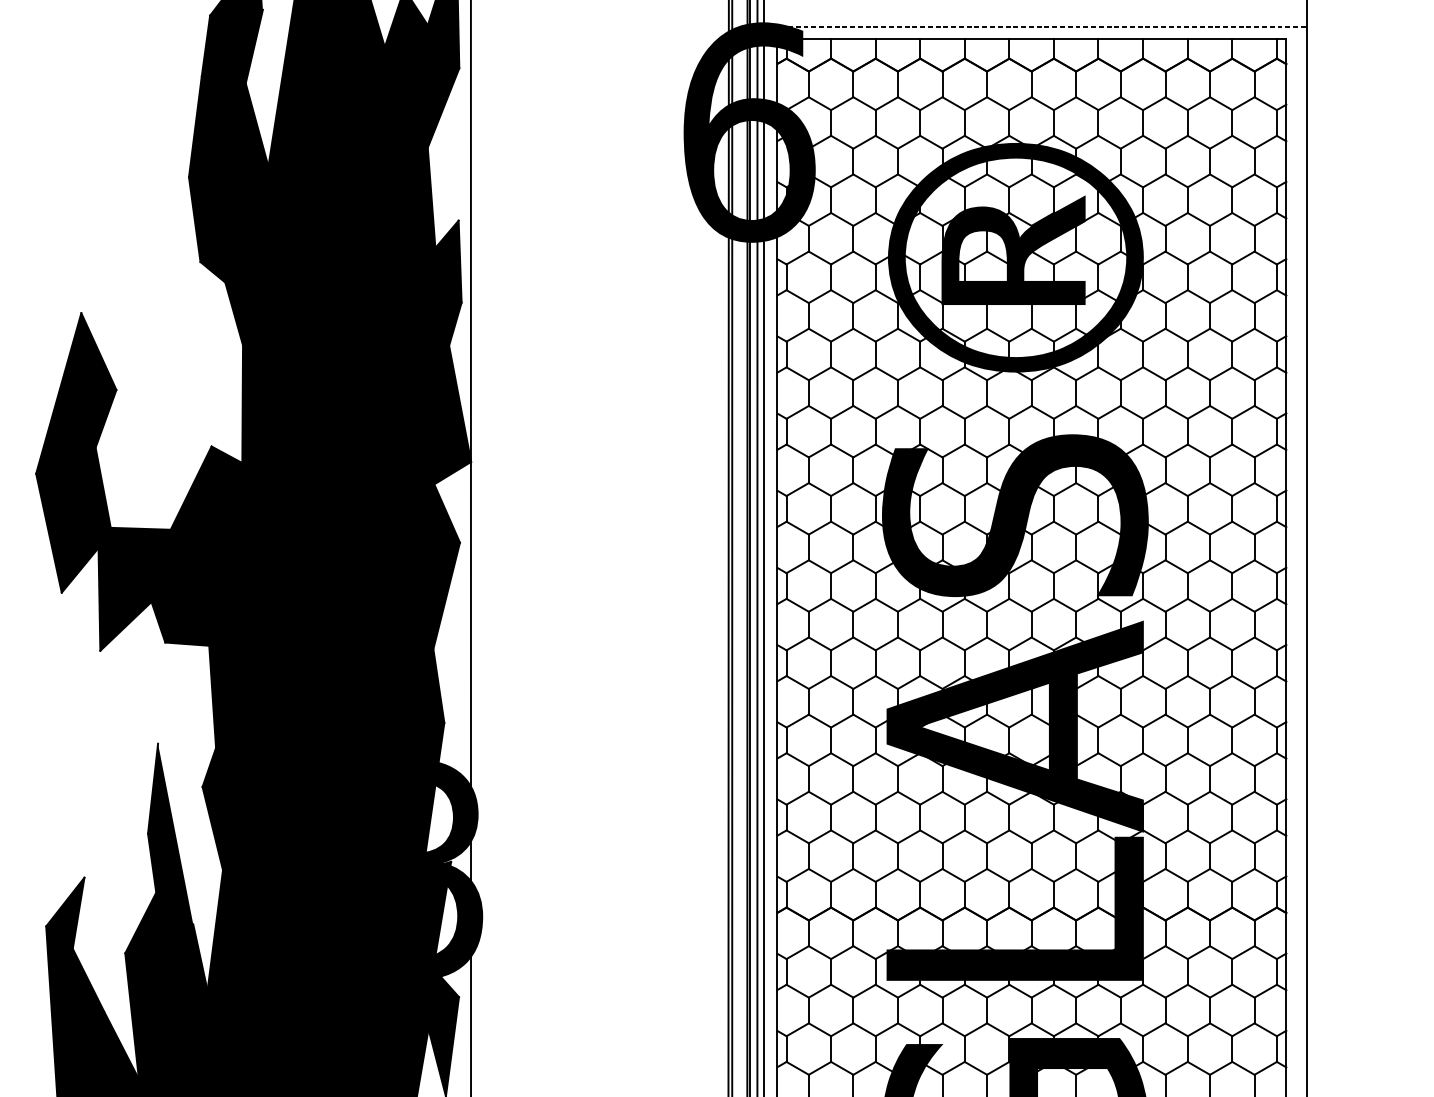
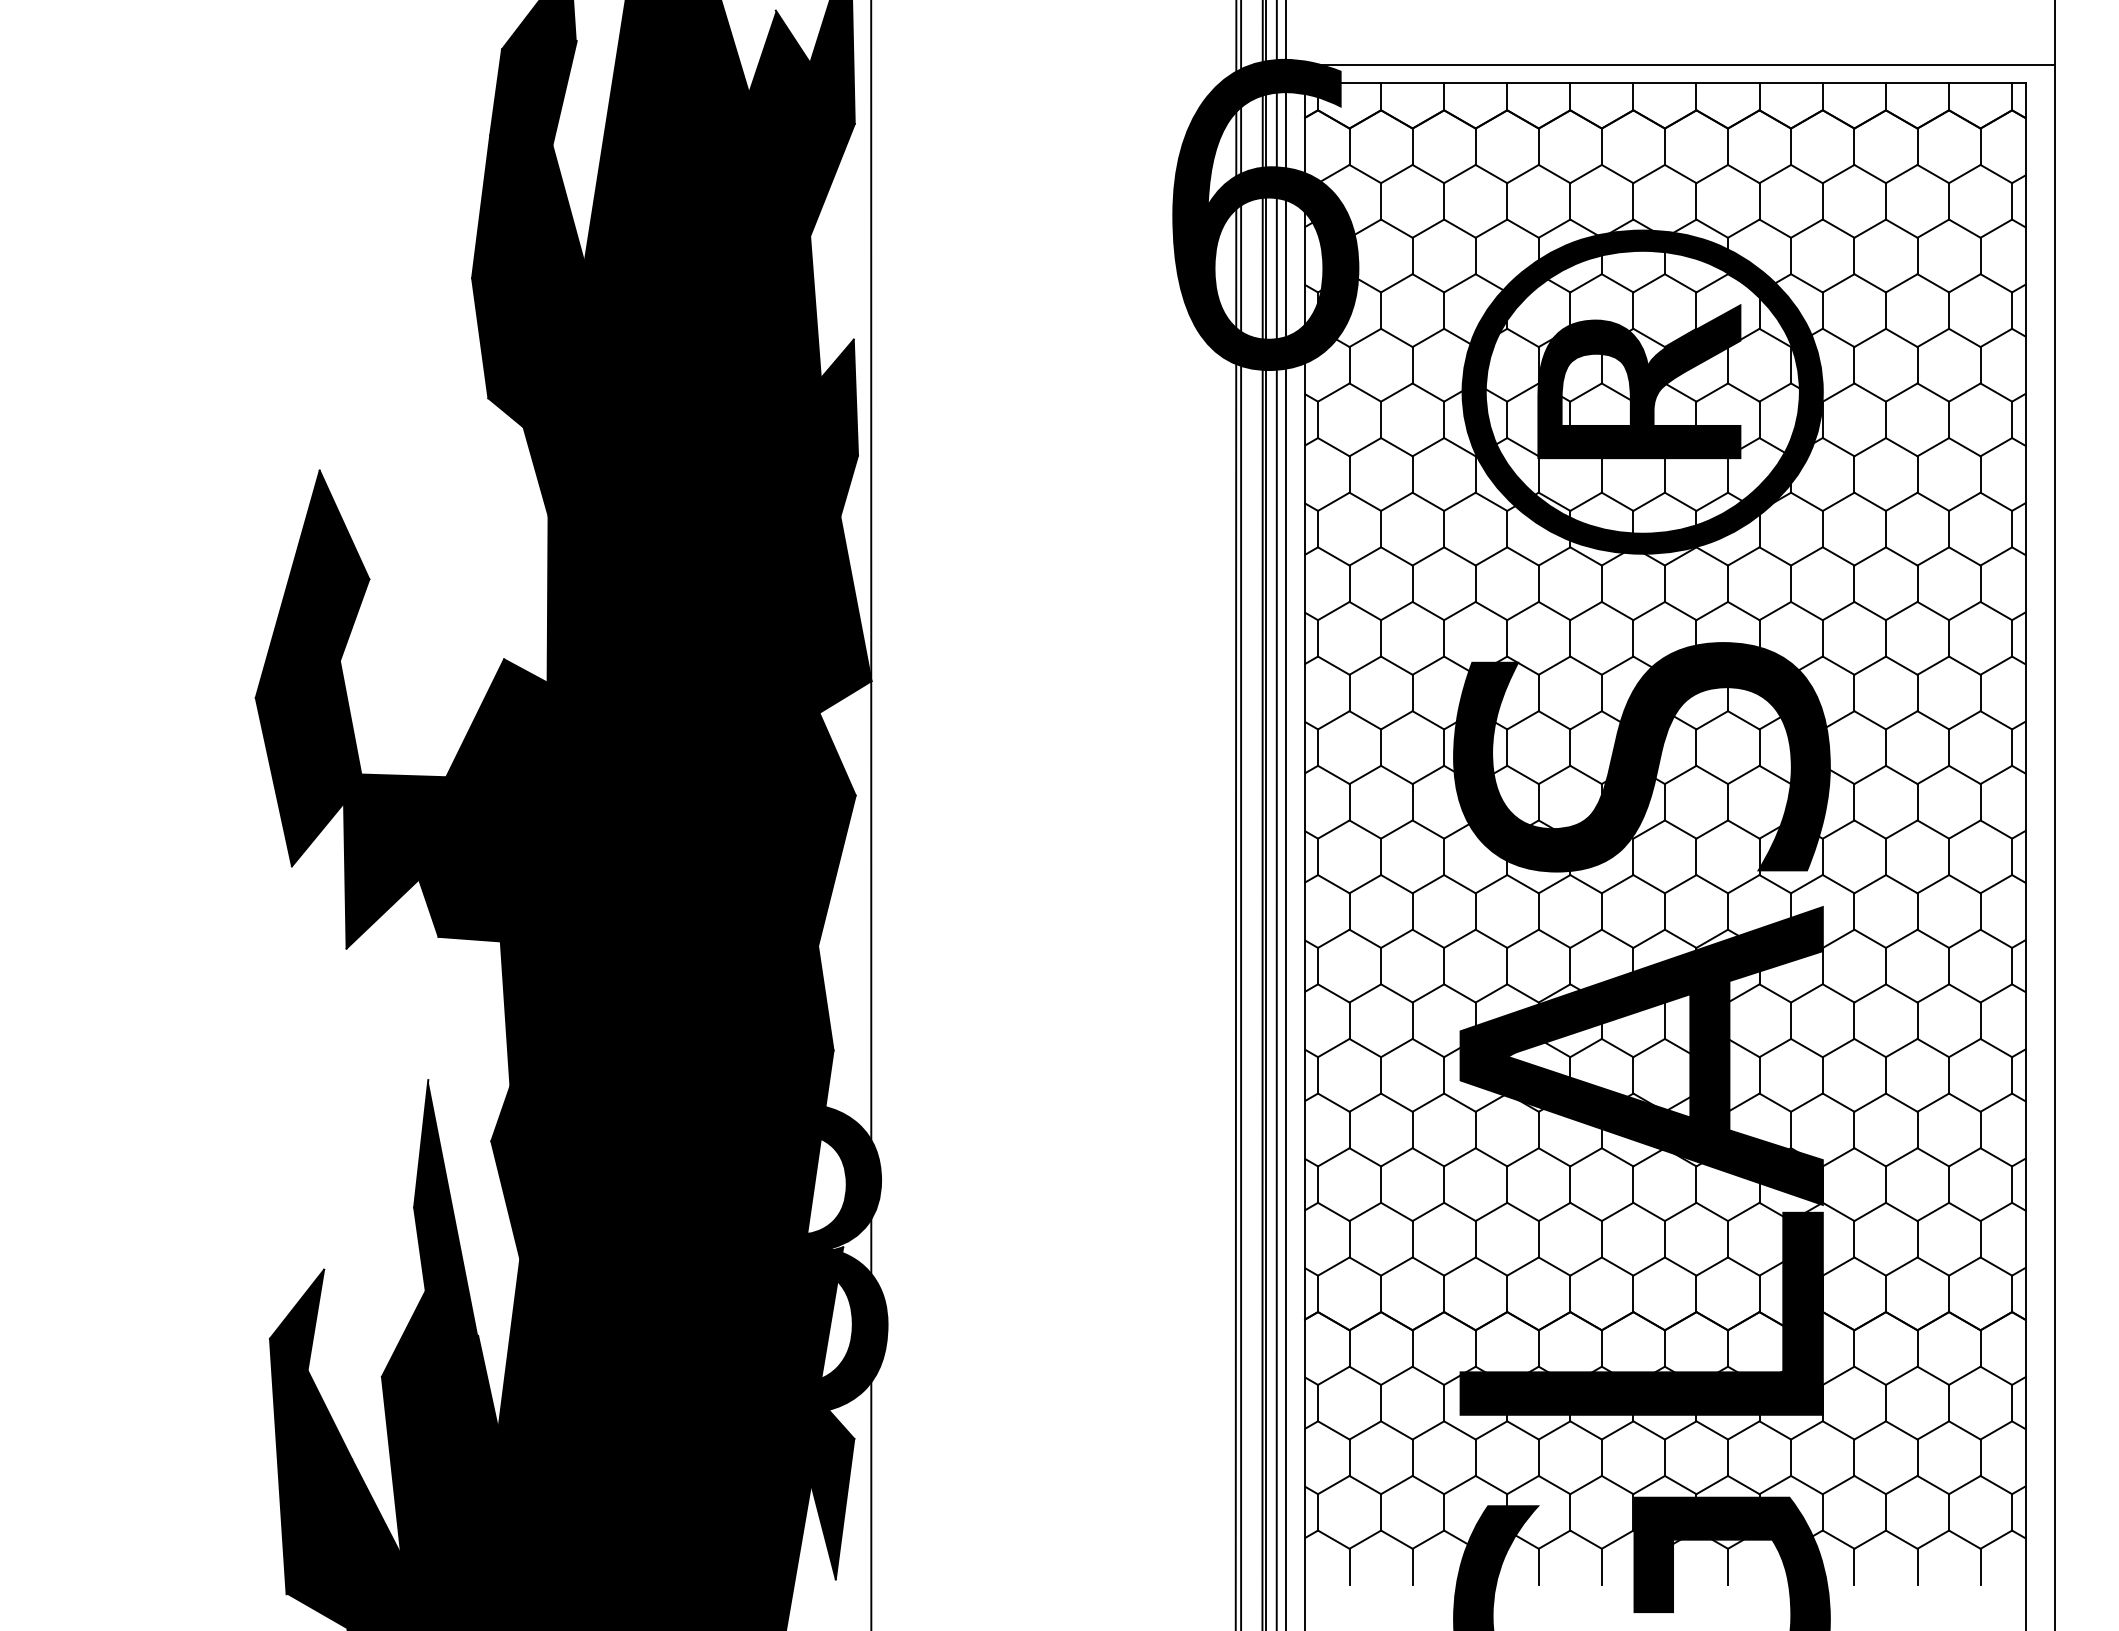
line: (1044, 26) -> (1682, 64), dashed -> solid

